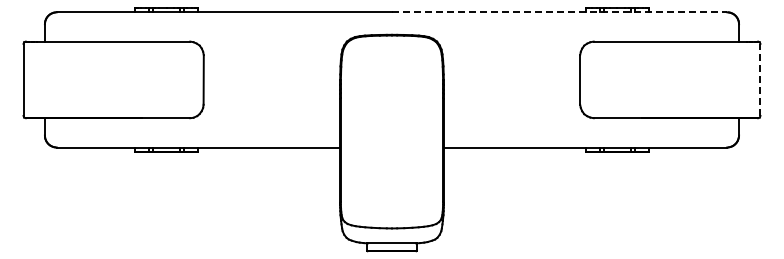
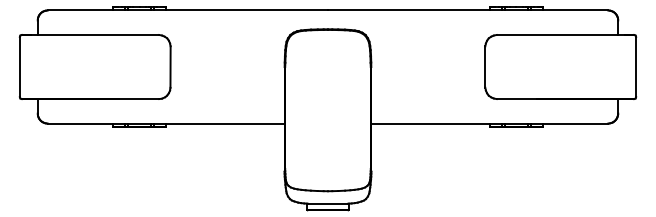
line: (559, 12) -> (468, 10), dashed -> solid
line: (760, 79) -> (636, 66), dashed -> solid

